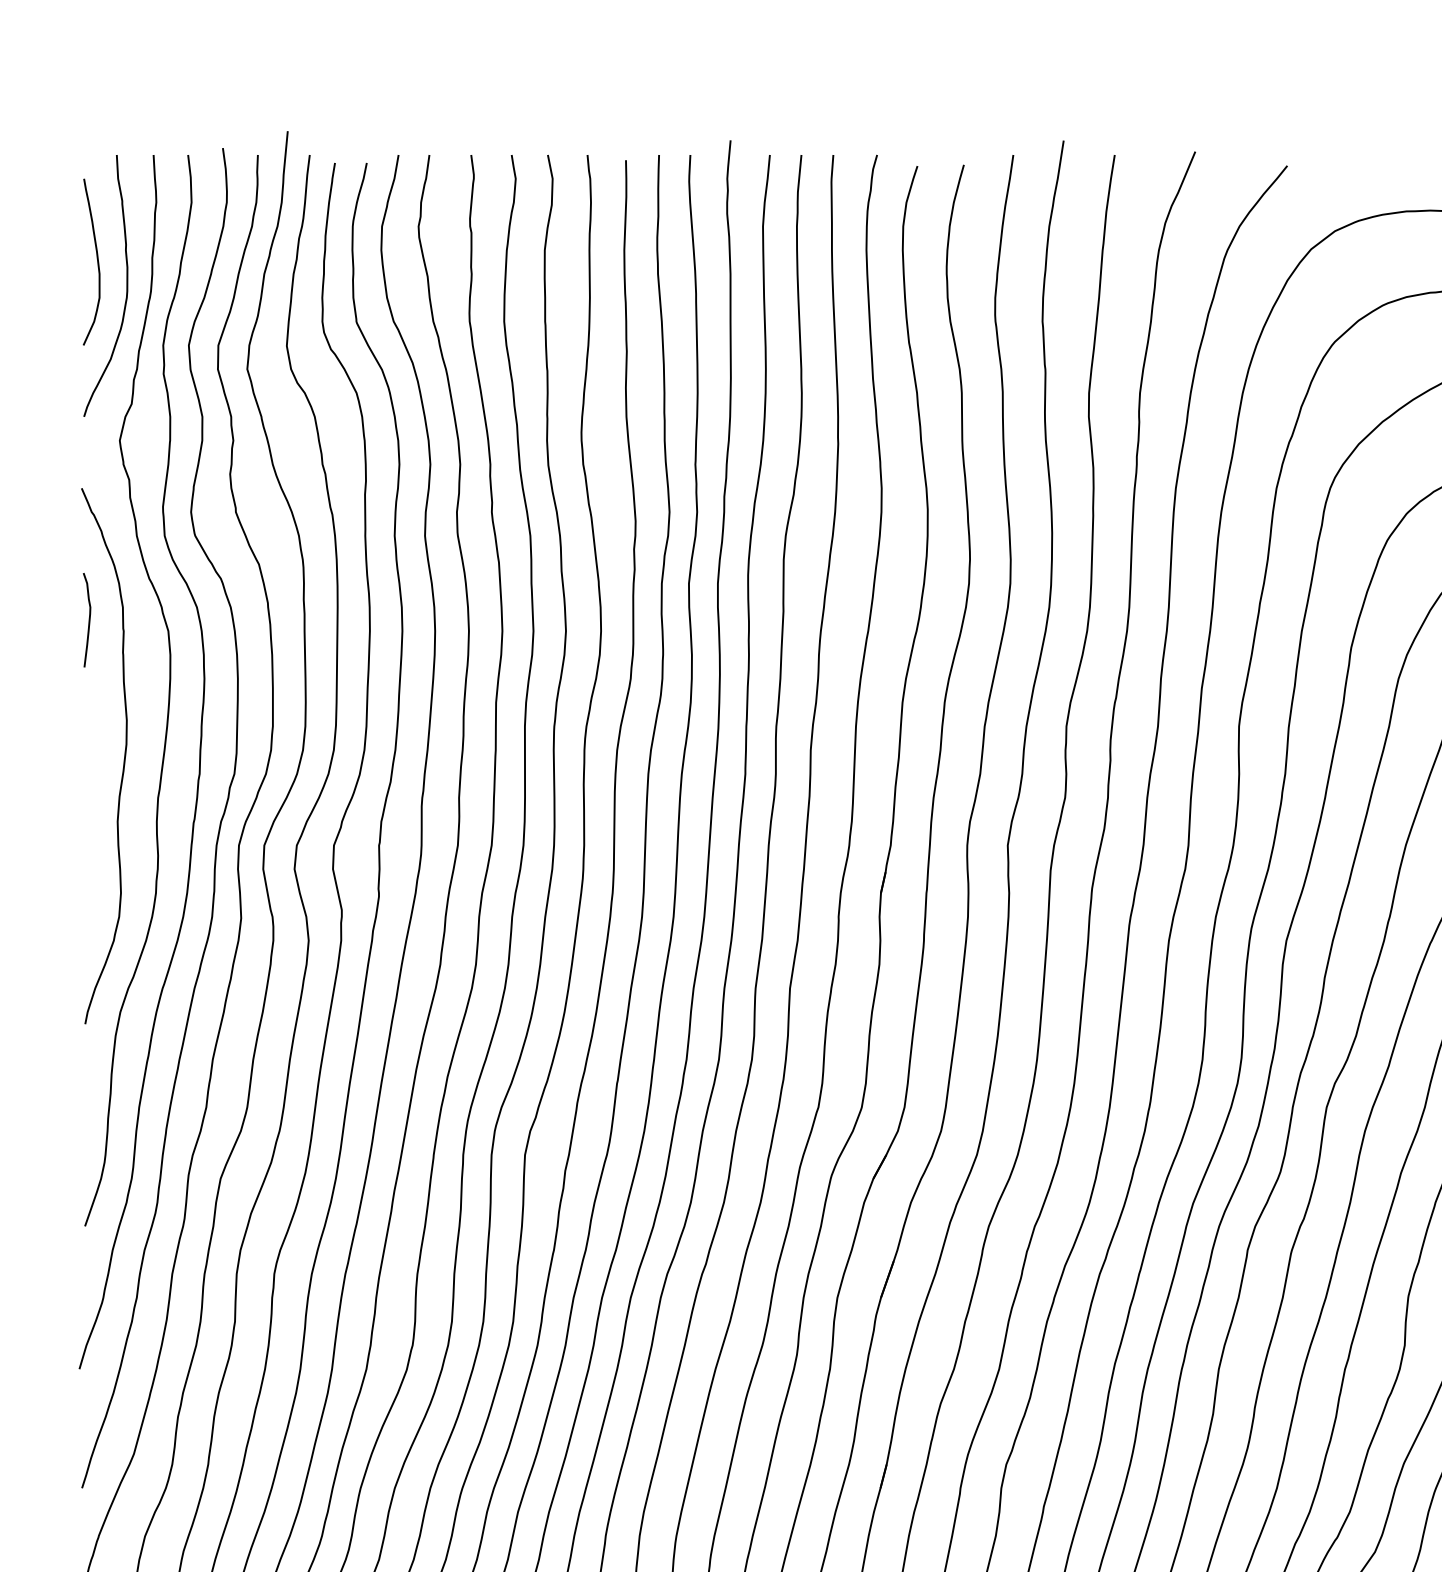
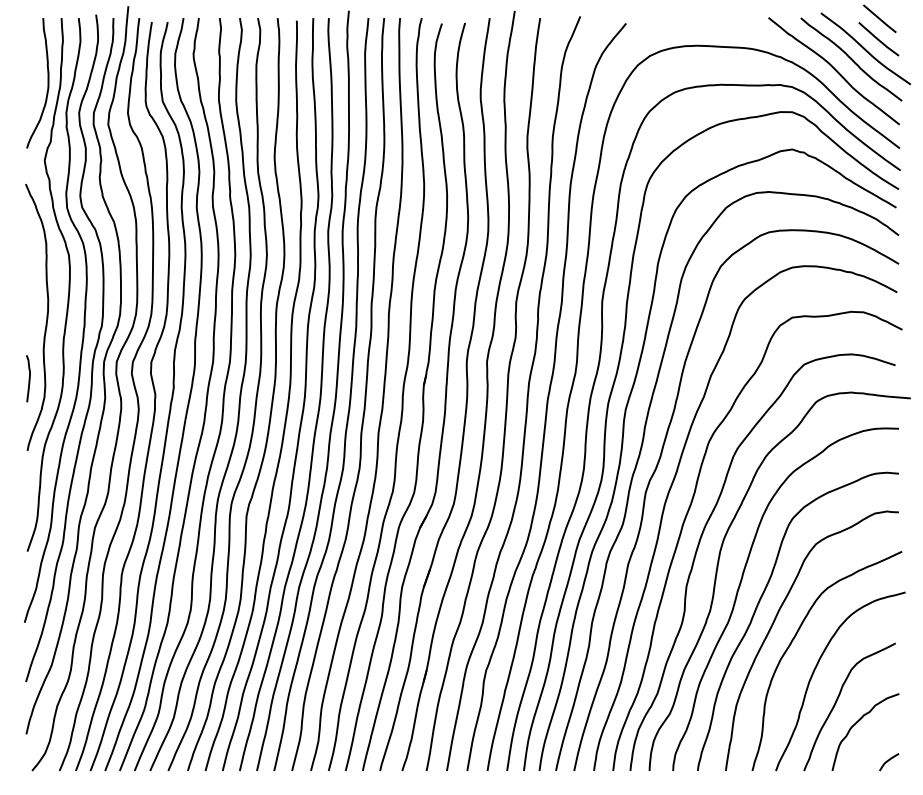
curve: (95, 258) -> (32, 69), removed
curve: (87, 619) -> (28, 378), moved

